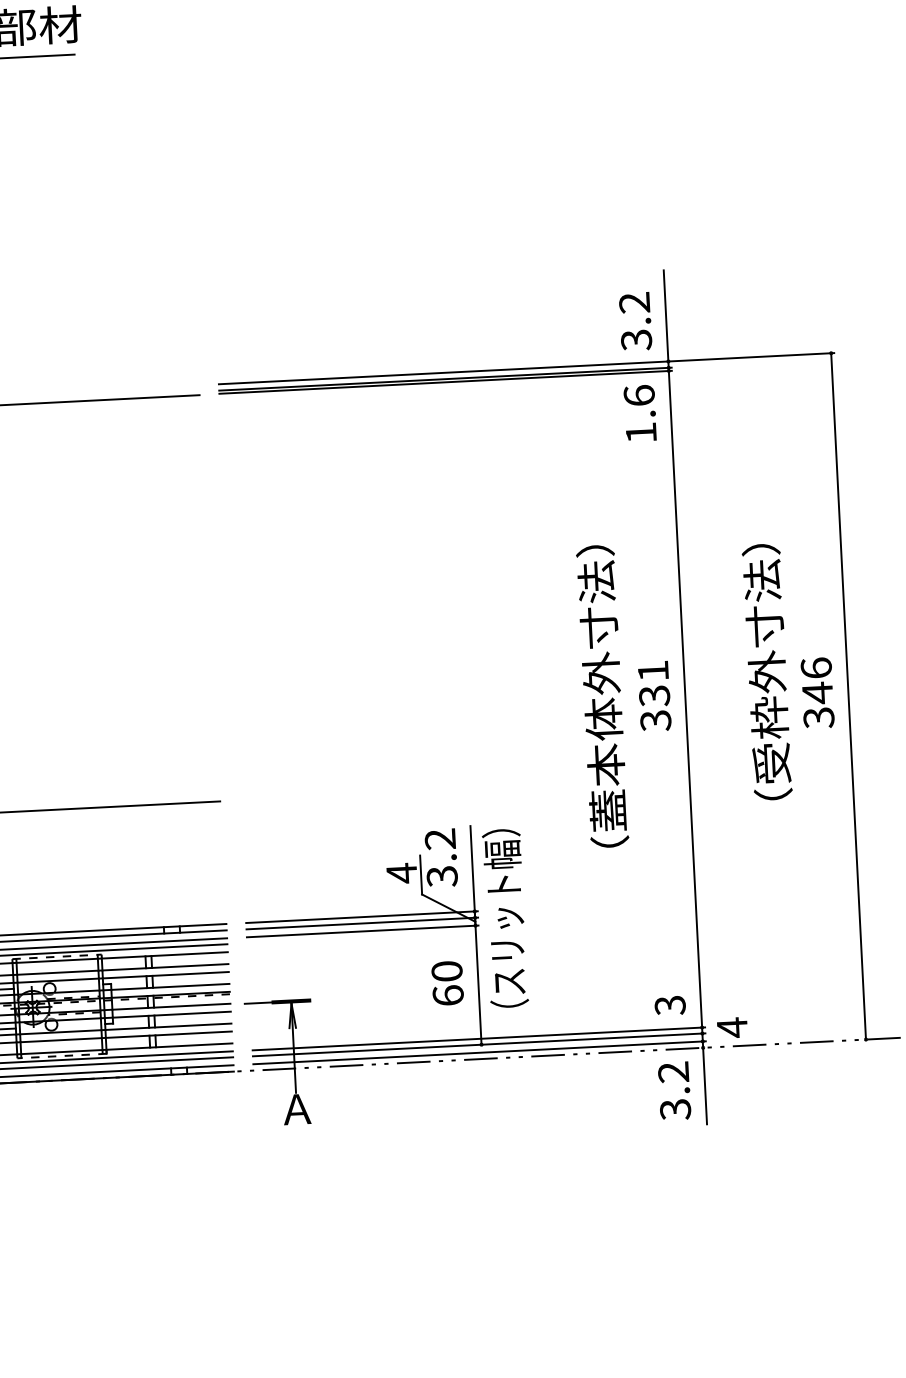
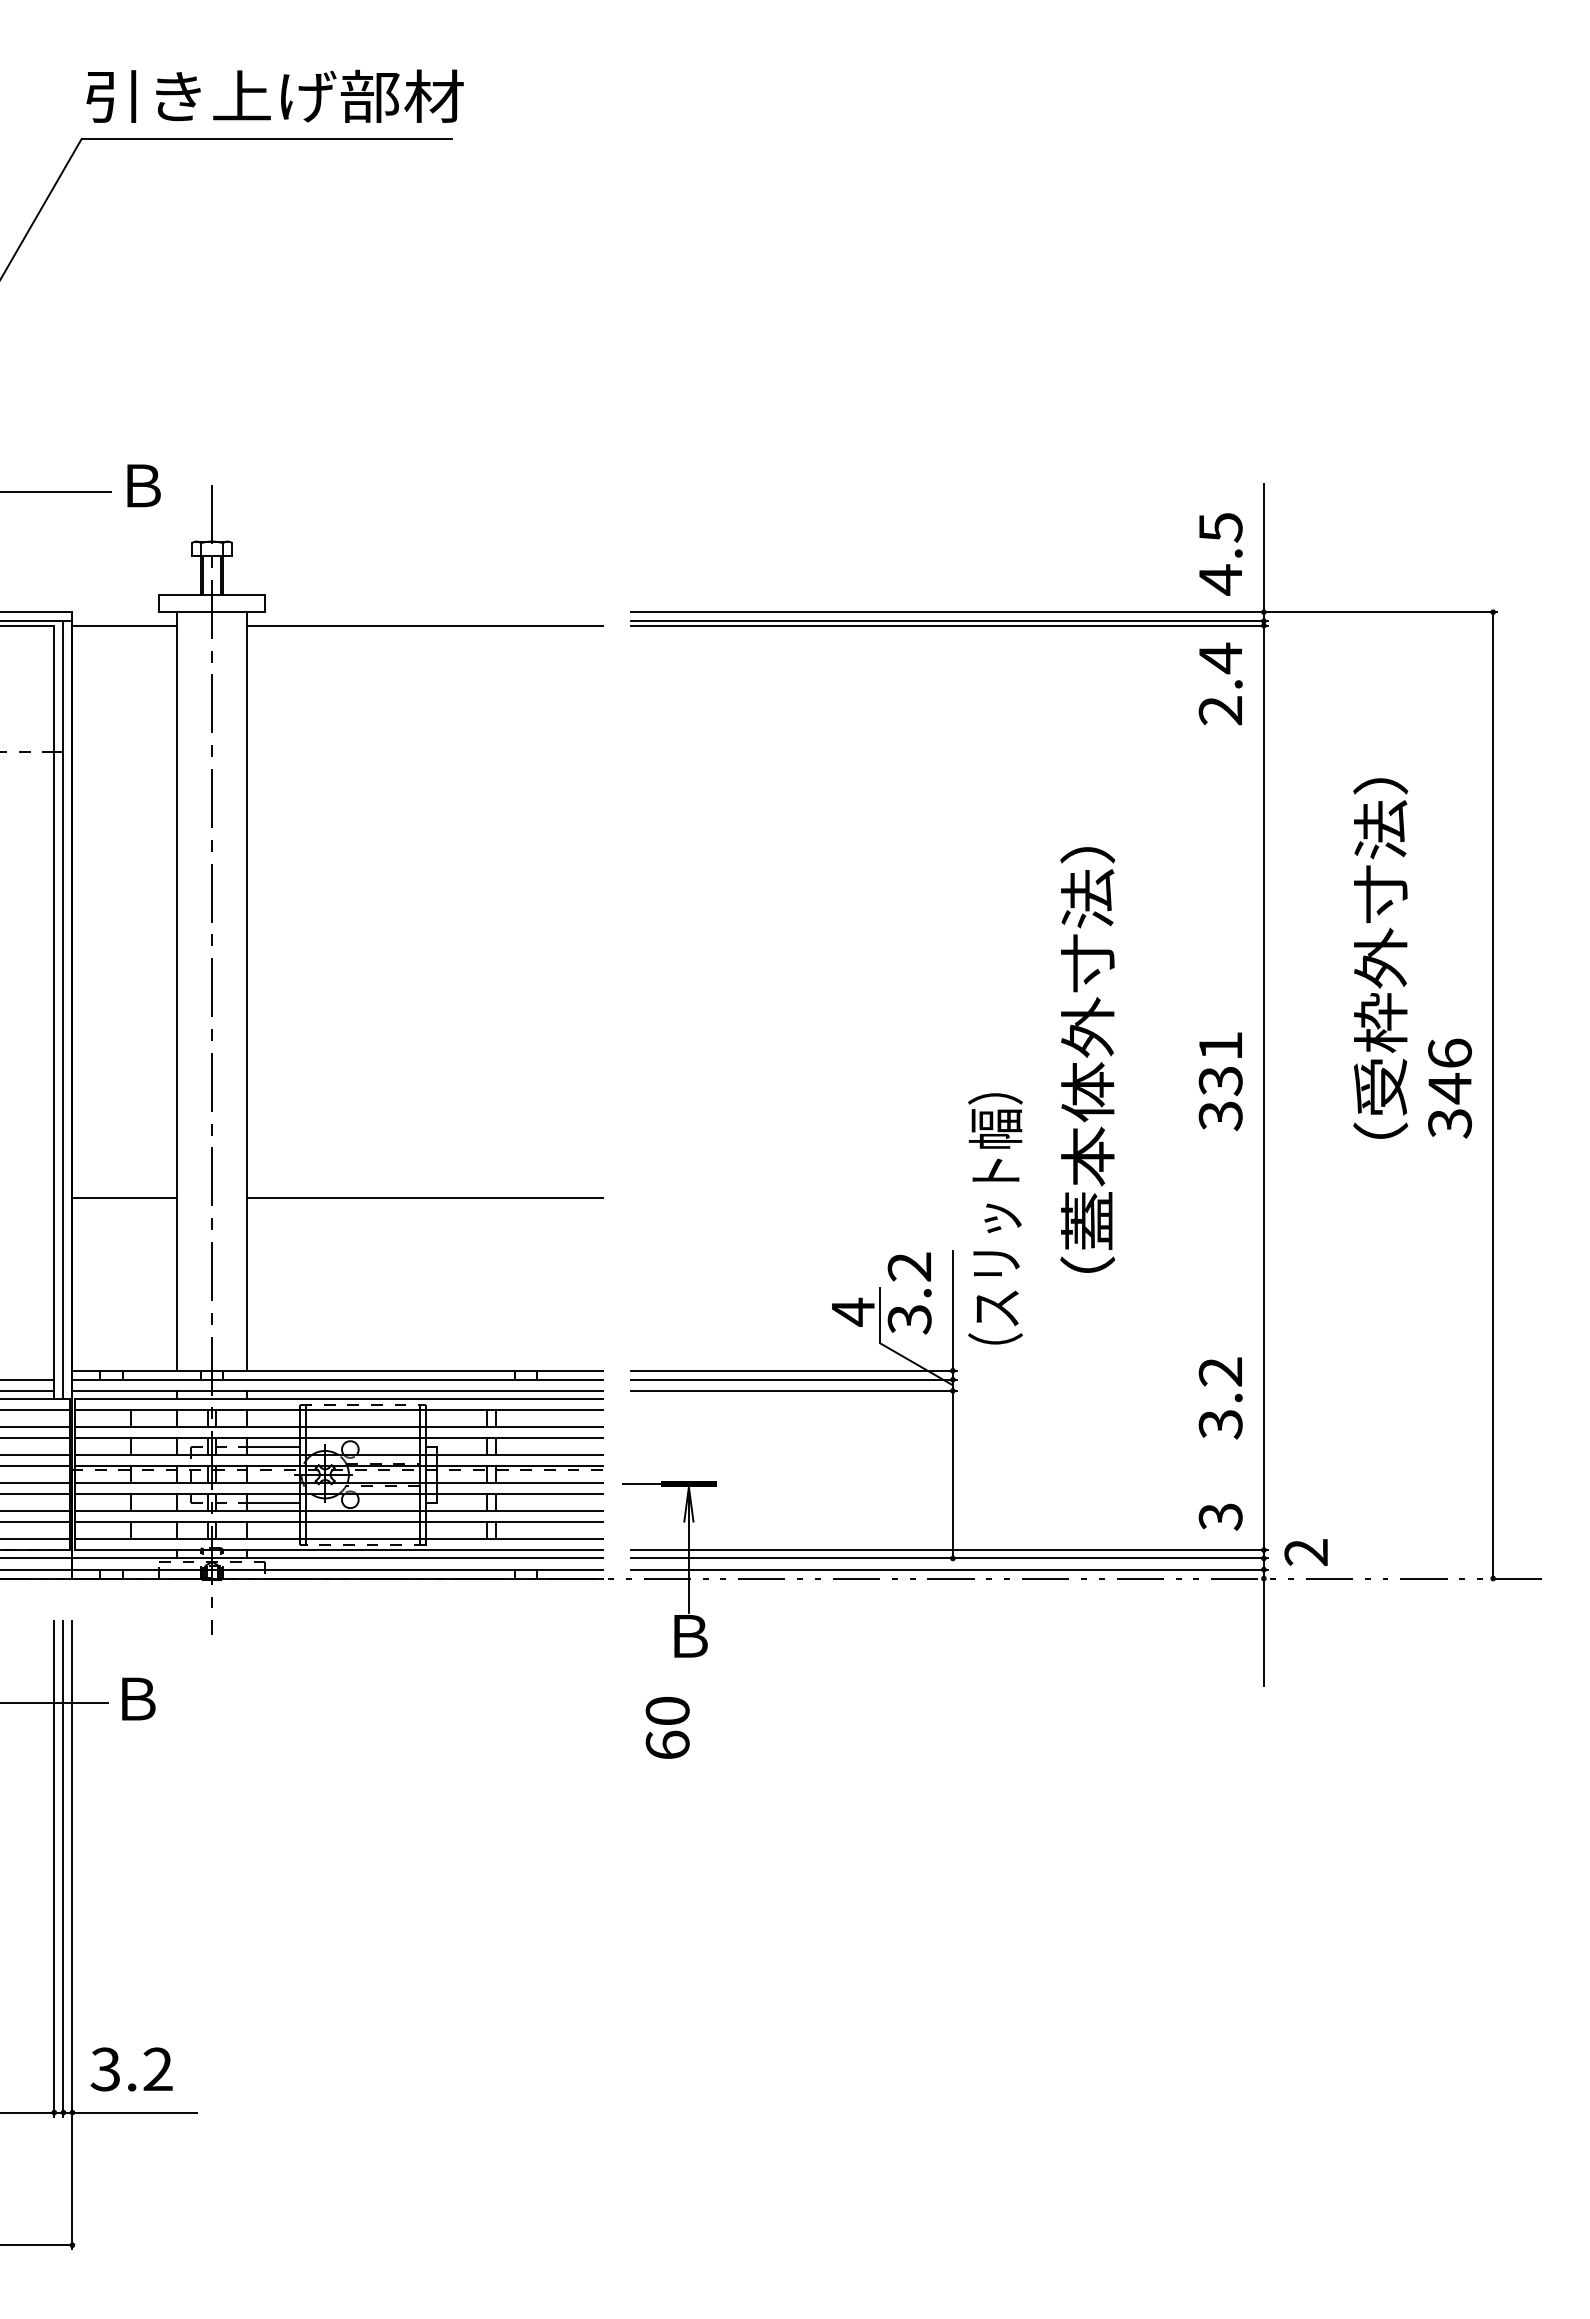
text: (635, 322) -> (1220, 554), 3.2 -> 4.5
text: (640, 413) -> (1220, 683), 1.6 -> 2.4
text: (767, 672) -> (1380, 958), moved
text: (602, 696) -> (1087, 1059), moved
text: (505, 918) -> (995, 1218), moved
text: (447, 983) -> (667, 1727), moved
text: (731, 1027) -> (1305, 1552), 4 -> 2
text: (674, 1091) -> (1220, 1398), moved
text: (296, 1109) -> (688, 1636), Ａ -> Ｂ

